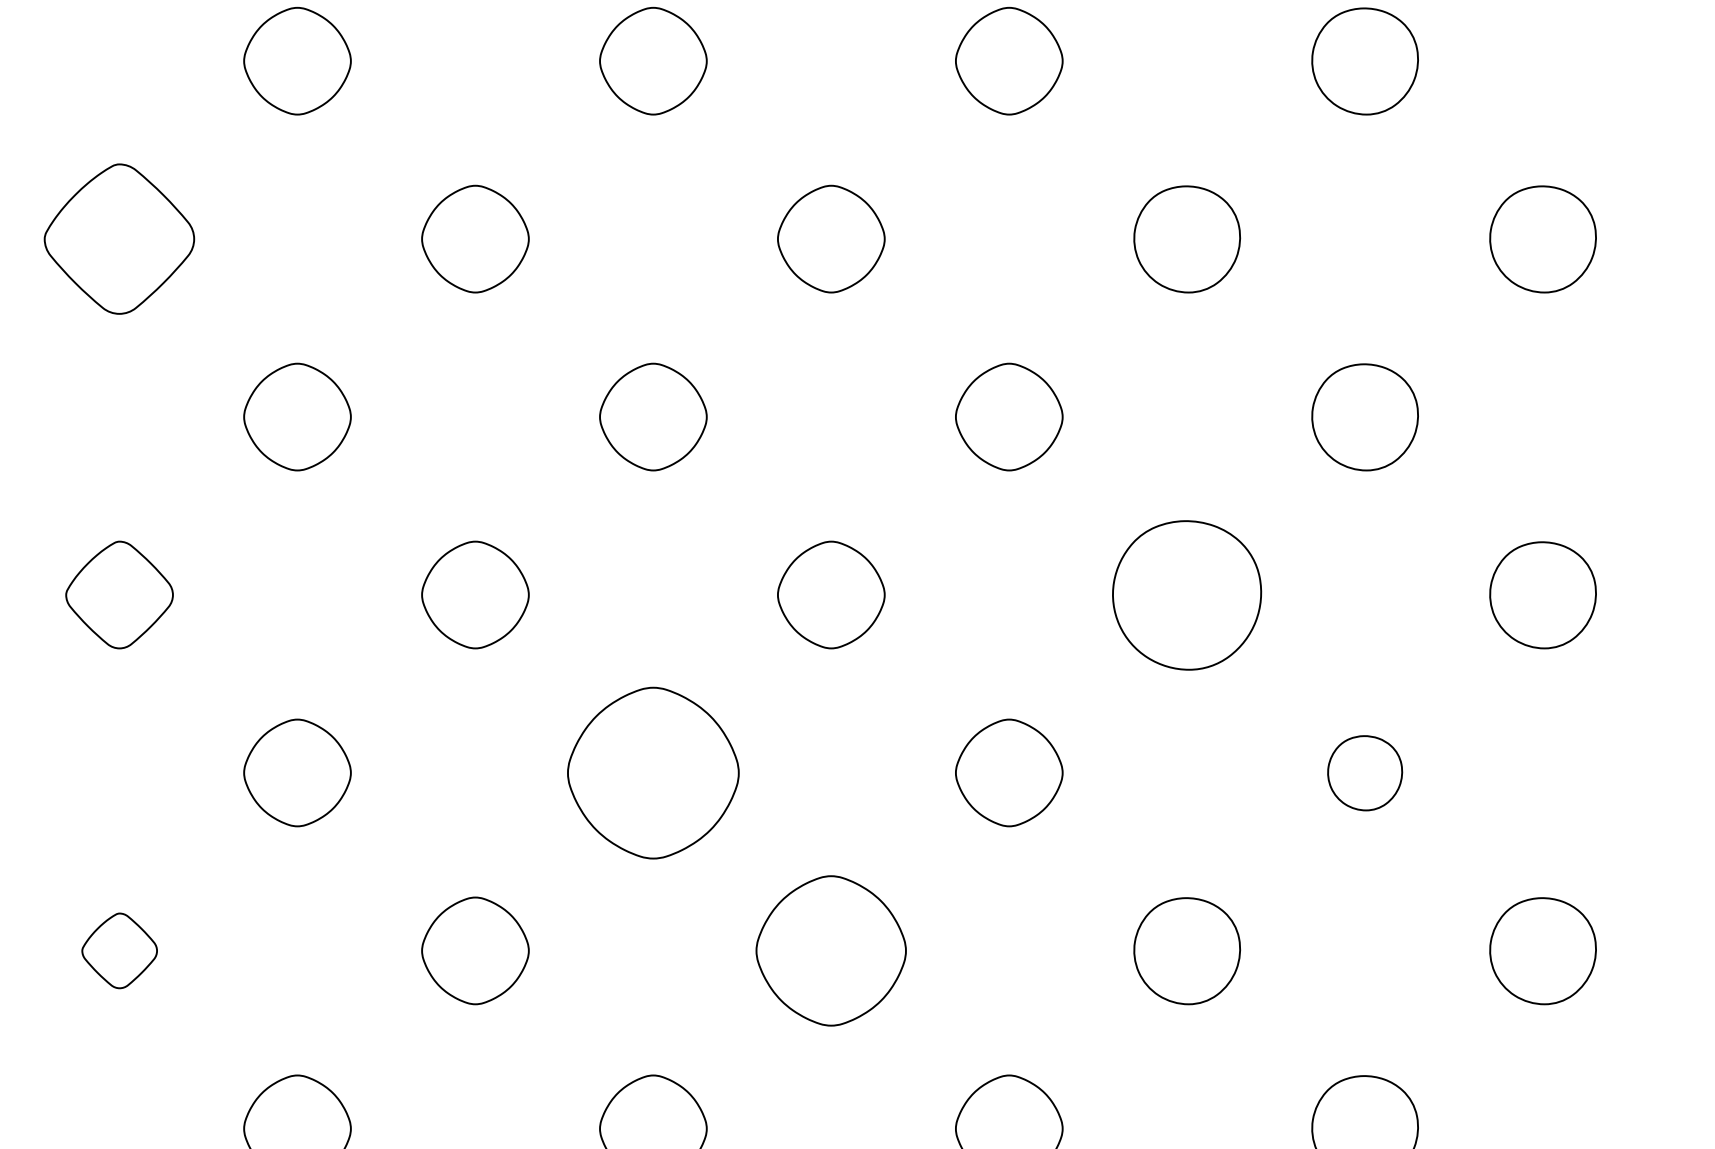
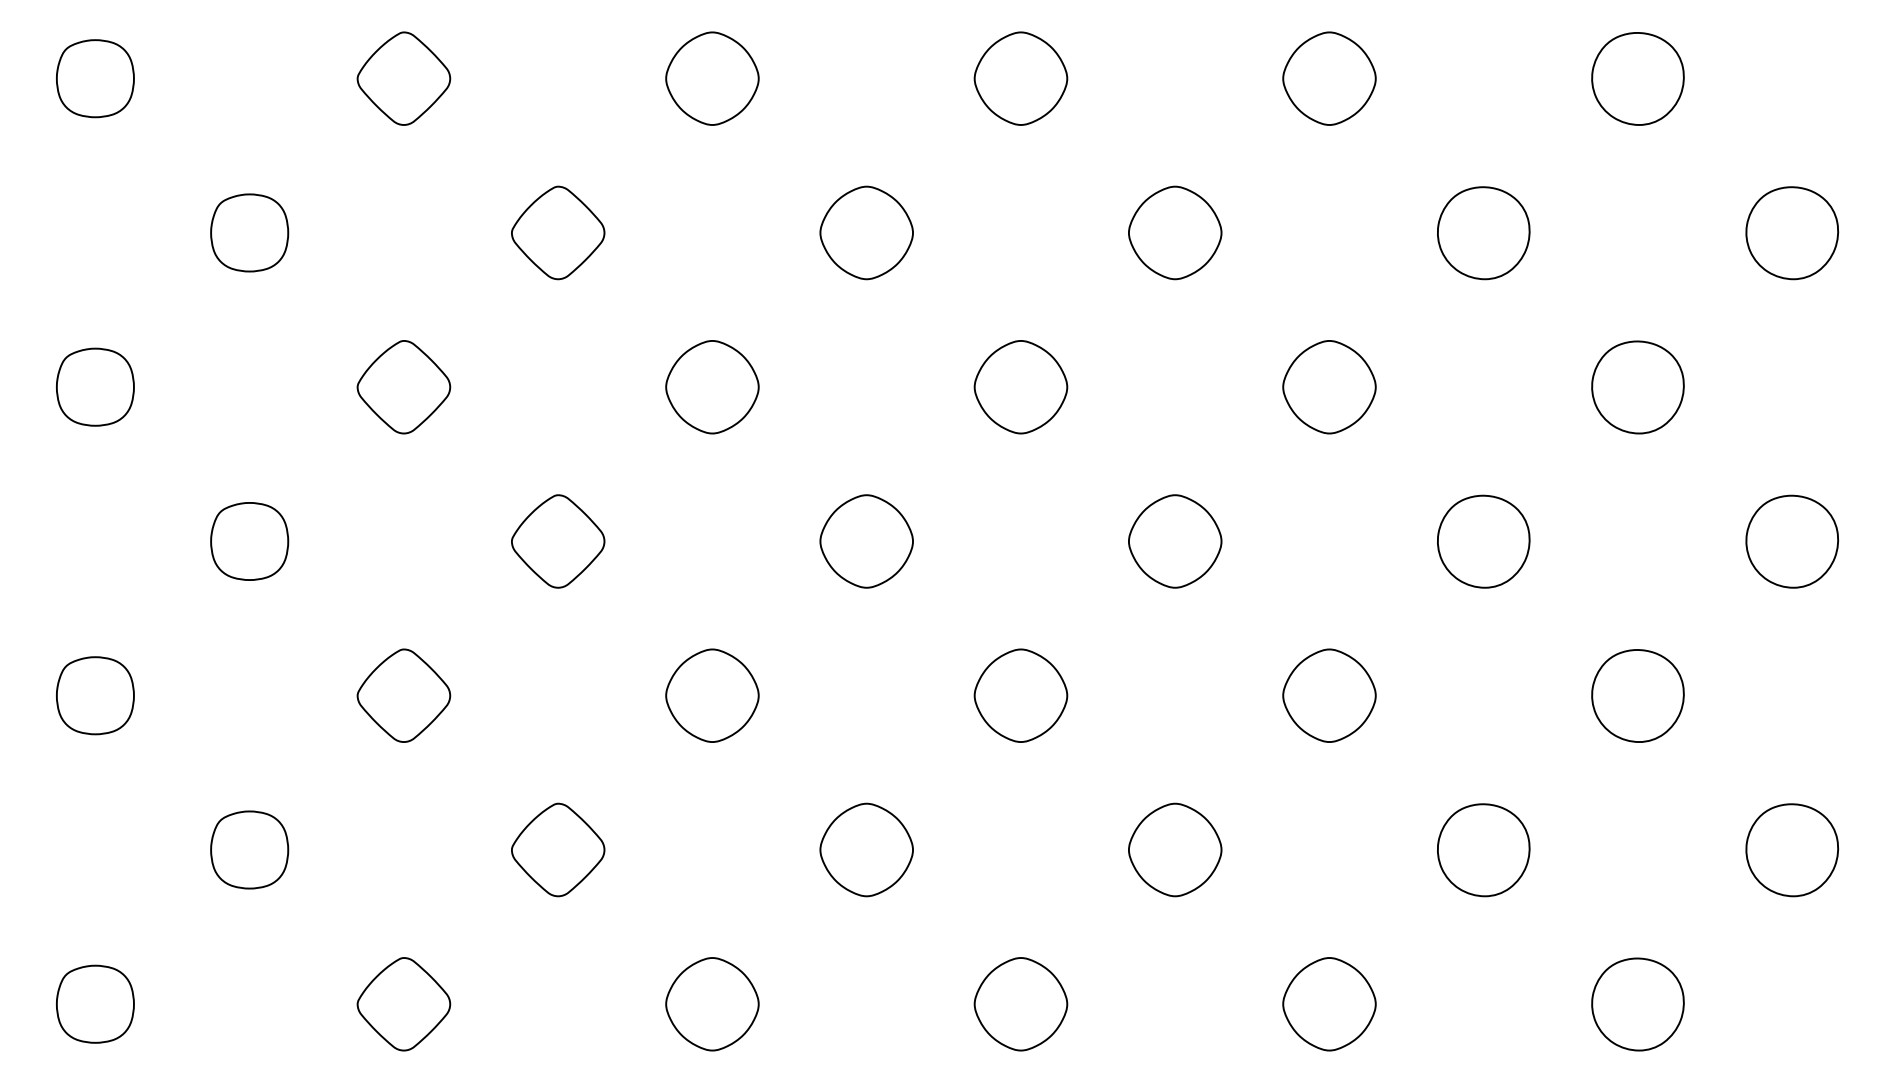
part: (119, 238) -> (558, 232), size x0.71
part: (1186, 595) -> (1483, 541), size x0.71
part: (652, 772) -> (1020, 695), size x0.62
part: (1364, 772) -> (1637, 695), size x1.43
part: (119, 950) -> (558, 849), size x1.43
part: (831, 950) -> (1175, 849), size x0.71

